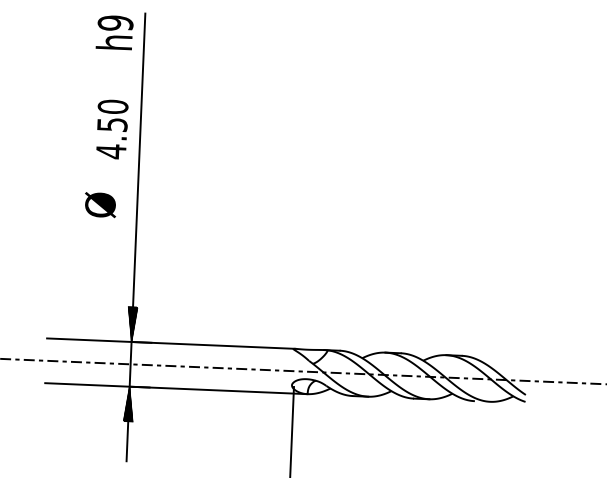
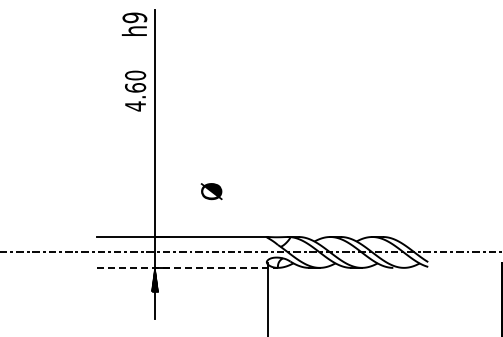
text: (112, 124) -> (135, 87), 4.50 -> 4.60
text: (100, 204) -> (211, 191), moved
hatch: (131, 323) -> (154, 224), removed
line: (176, 388) -> (187, 267), solid -> dashed

